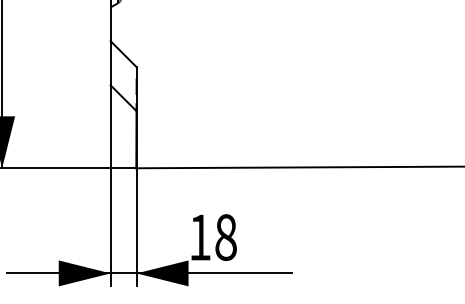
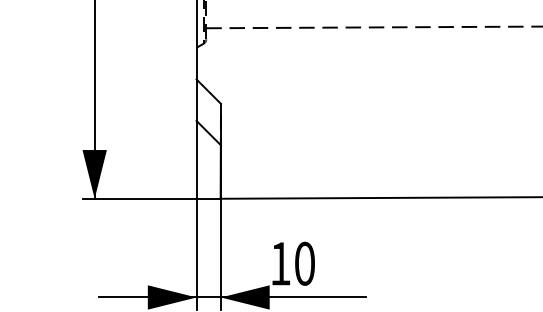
text: (226, 237) -> (305, 263), 18 -> 10

